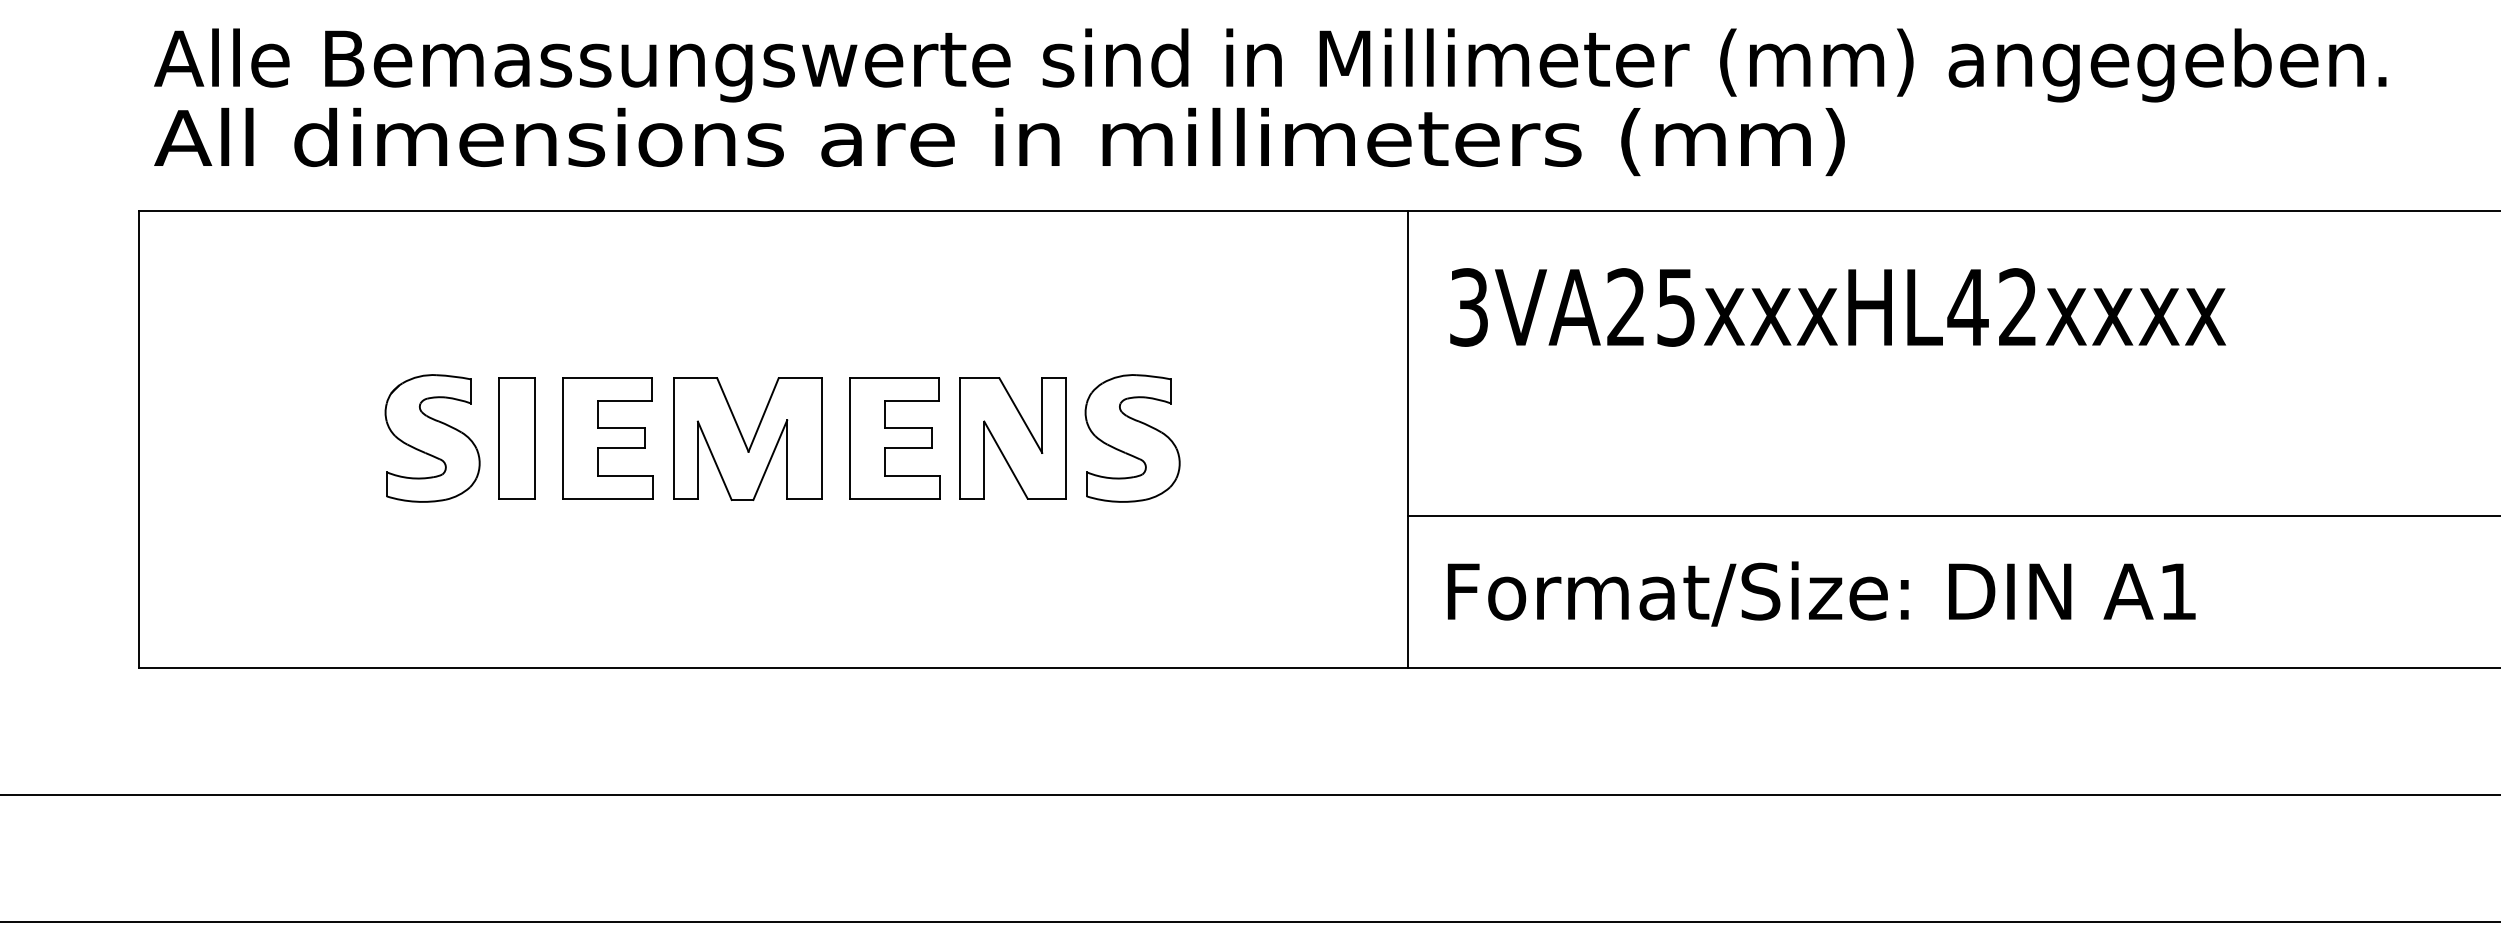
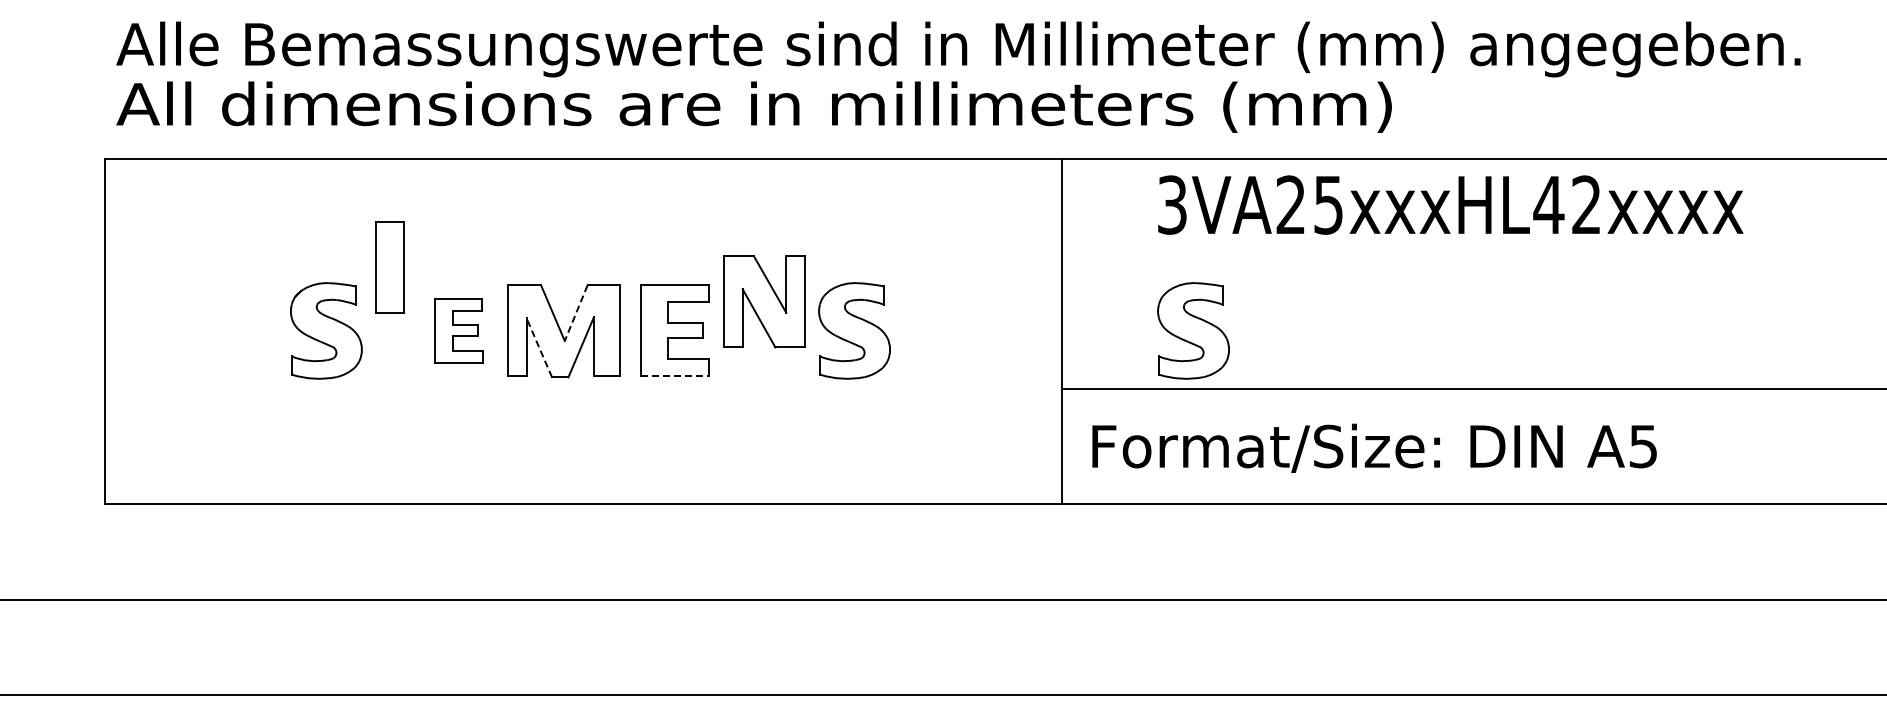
text: (1837, 306) -> (1450, 204), moved
line: (764, 415) -> (576, 313), solid -> dashed
part: (516, 437) -> (389, 267), moved
part: (607, 437) -> (458, 330), size x0.7
part: (1013, 437) -> (764, 301), moved
part: (1581, 437) -> (1193, 330), added
line: (715, 460) -> (539, 347), solid -> dashed
line: (895, 498) -> (675, 376), solid -> dashed
text: (2178, 591) -> (1643, 446), A1 -> A5

